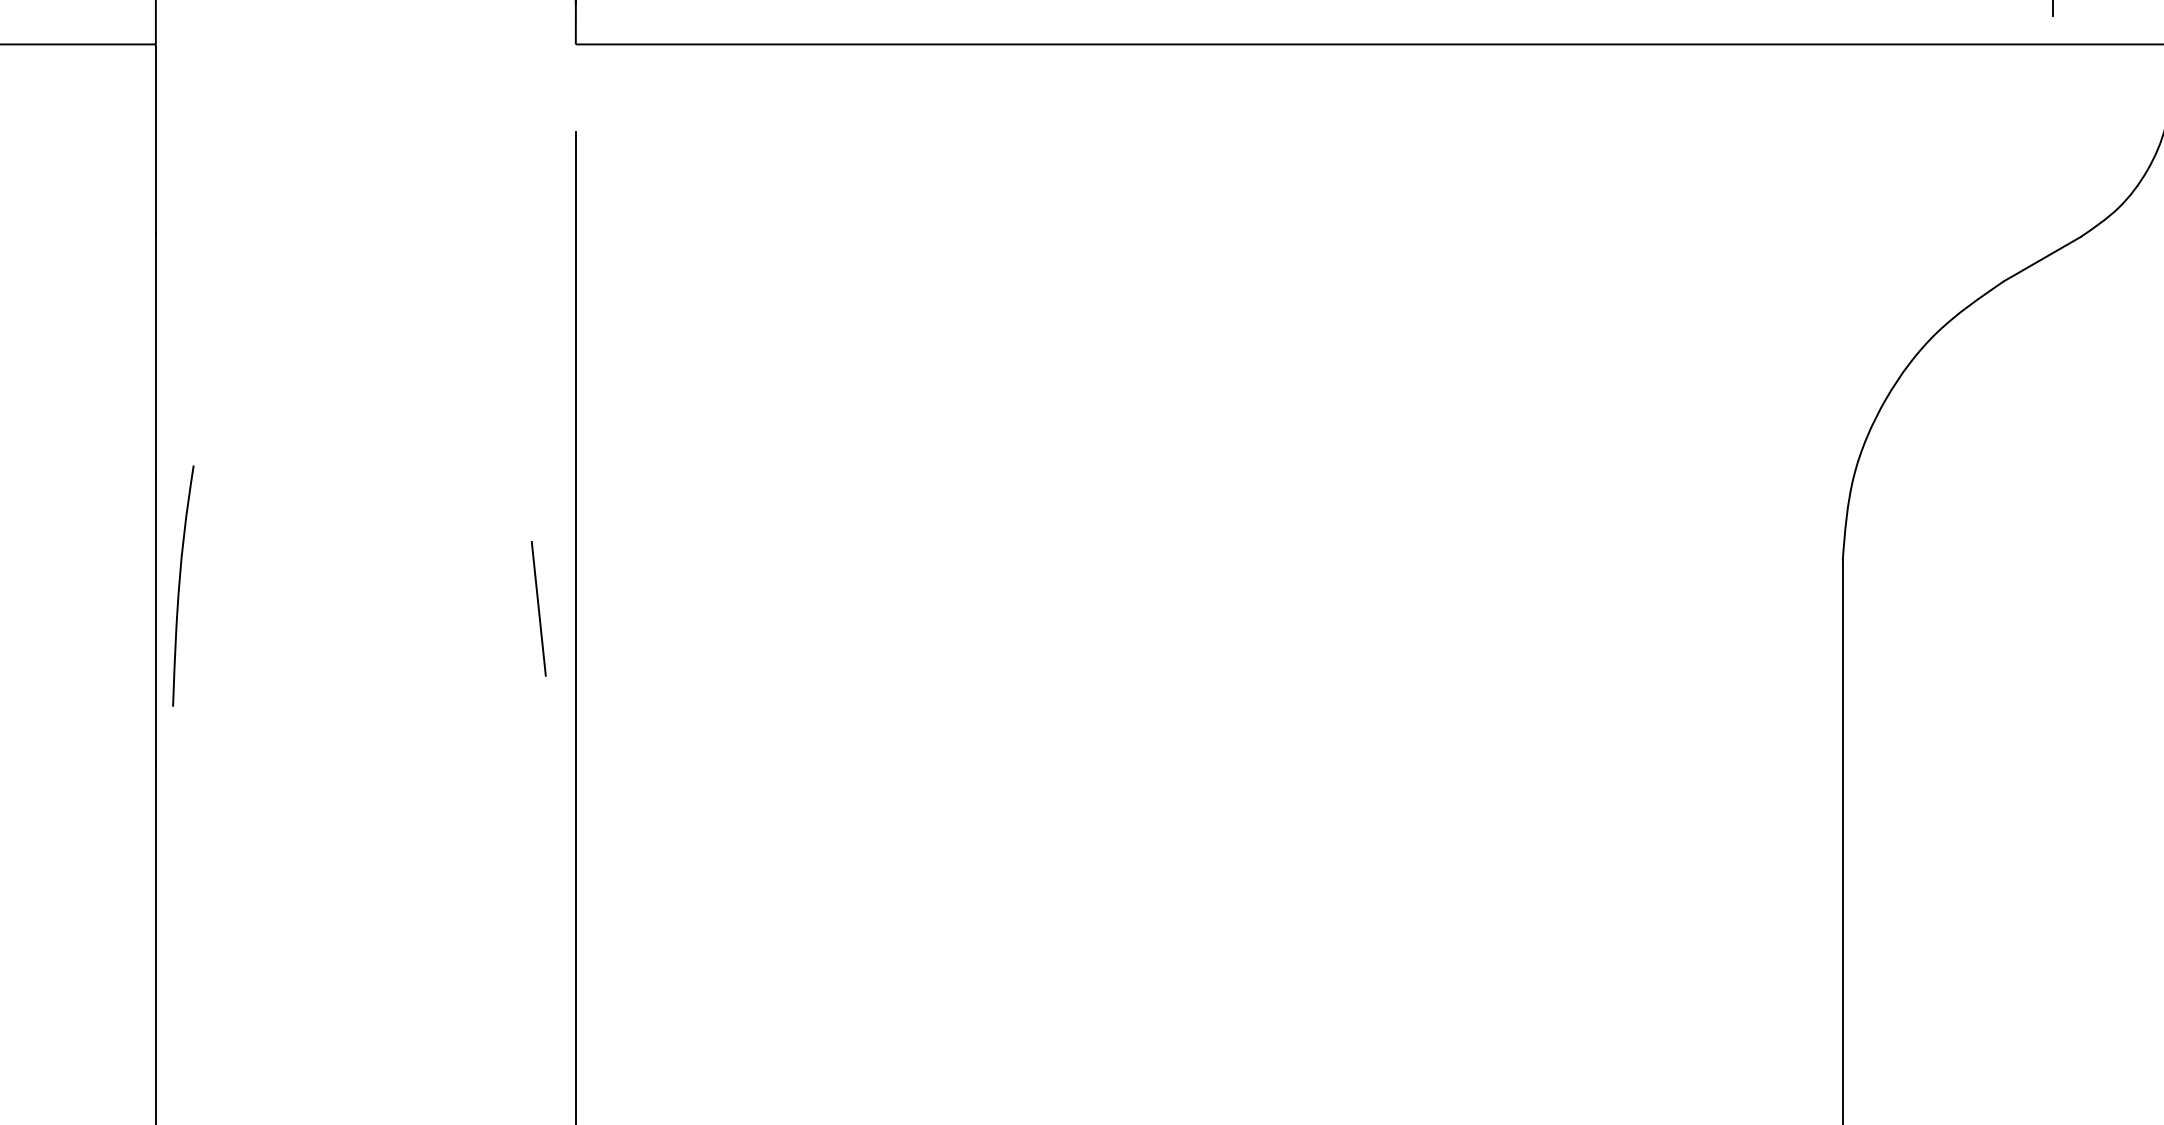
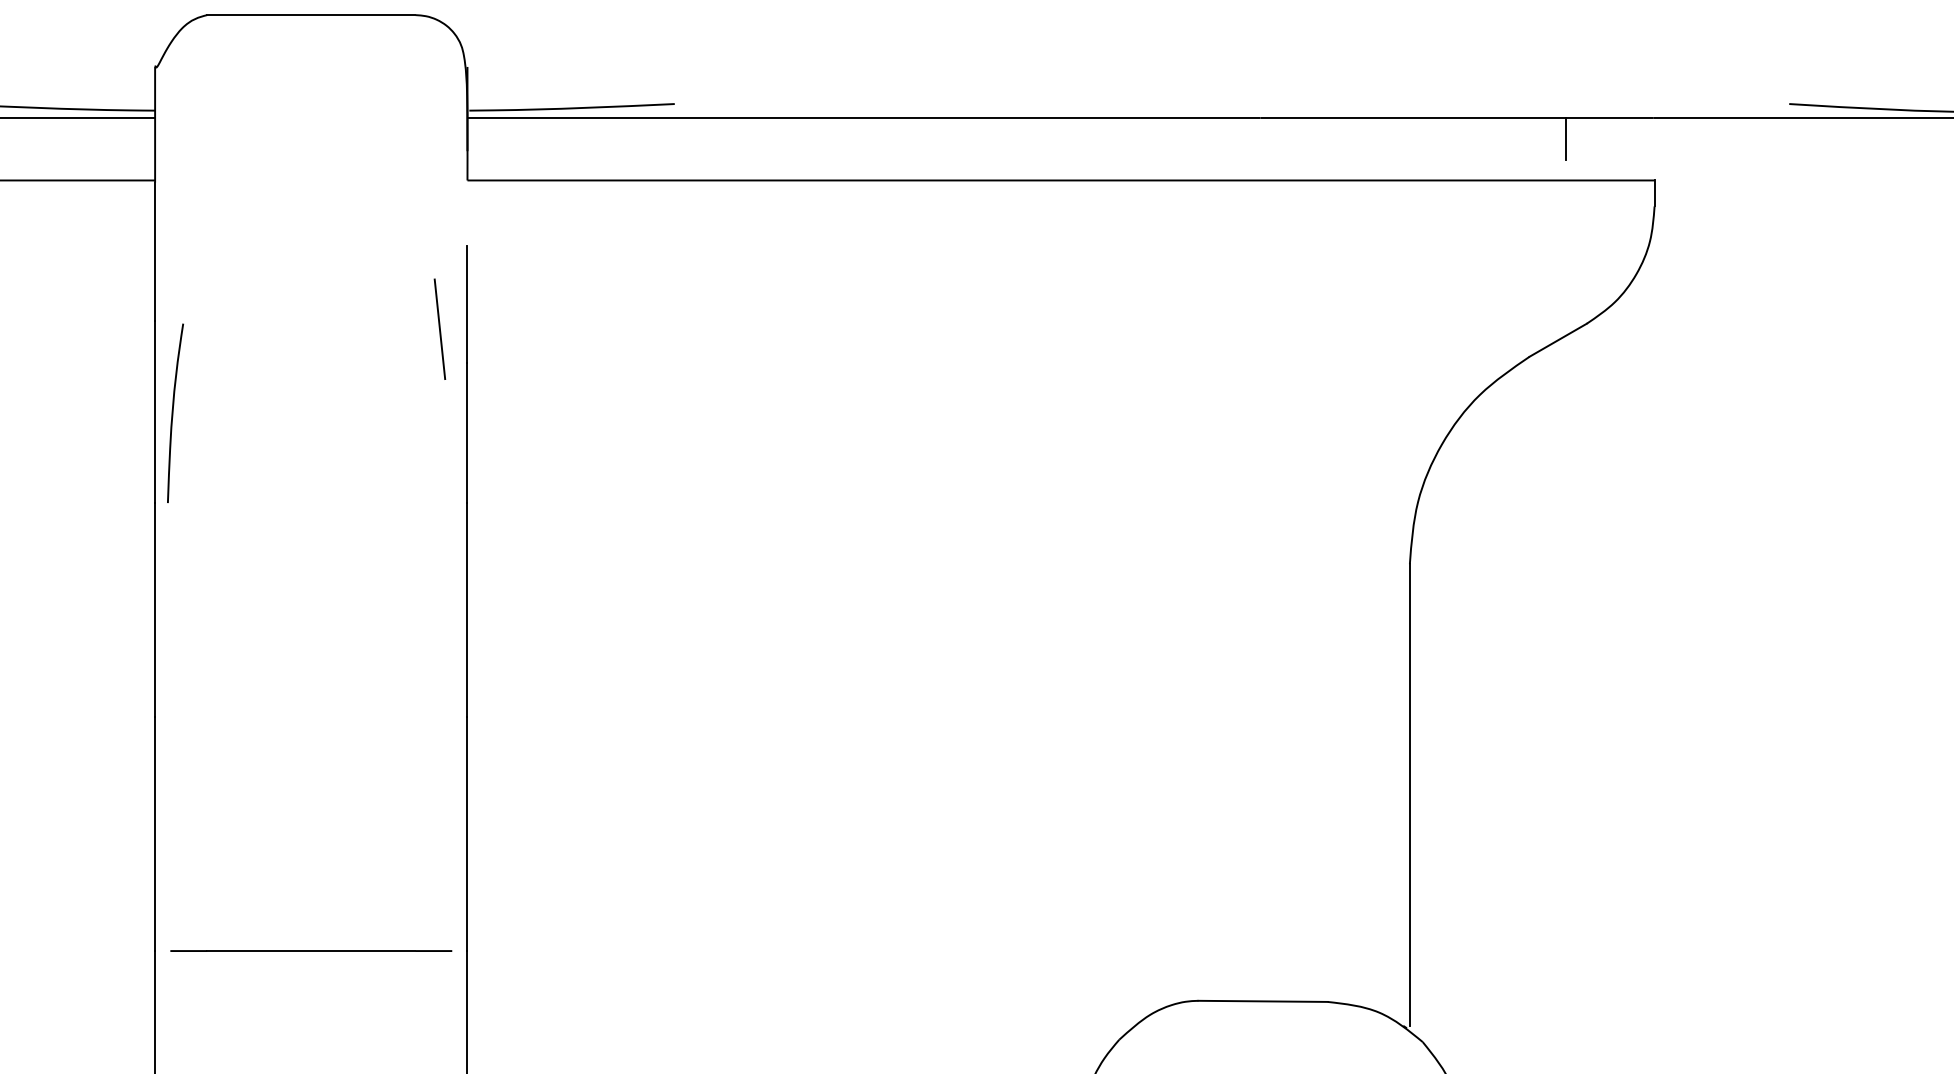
curve: (180, 584) -> (173, 412), moved
line: (538, 607) -> (439, 328), moved
line: (366, 1079) -> (311, 950), added

